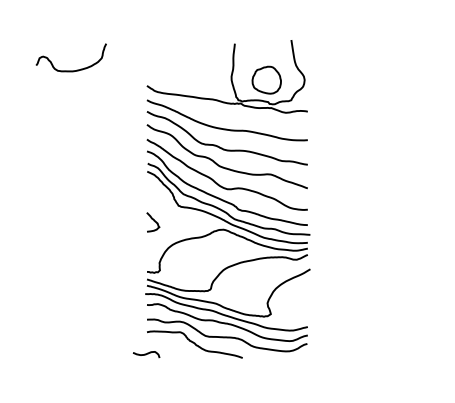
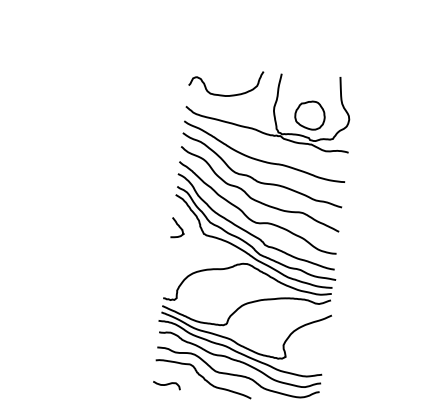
curve: (70, 70) -> (223, 94), moved
curve: (153, 221) -> (178, 227), moved
curve: (146, 354) -> (166, 384), moved

